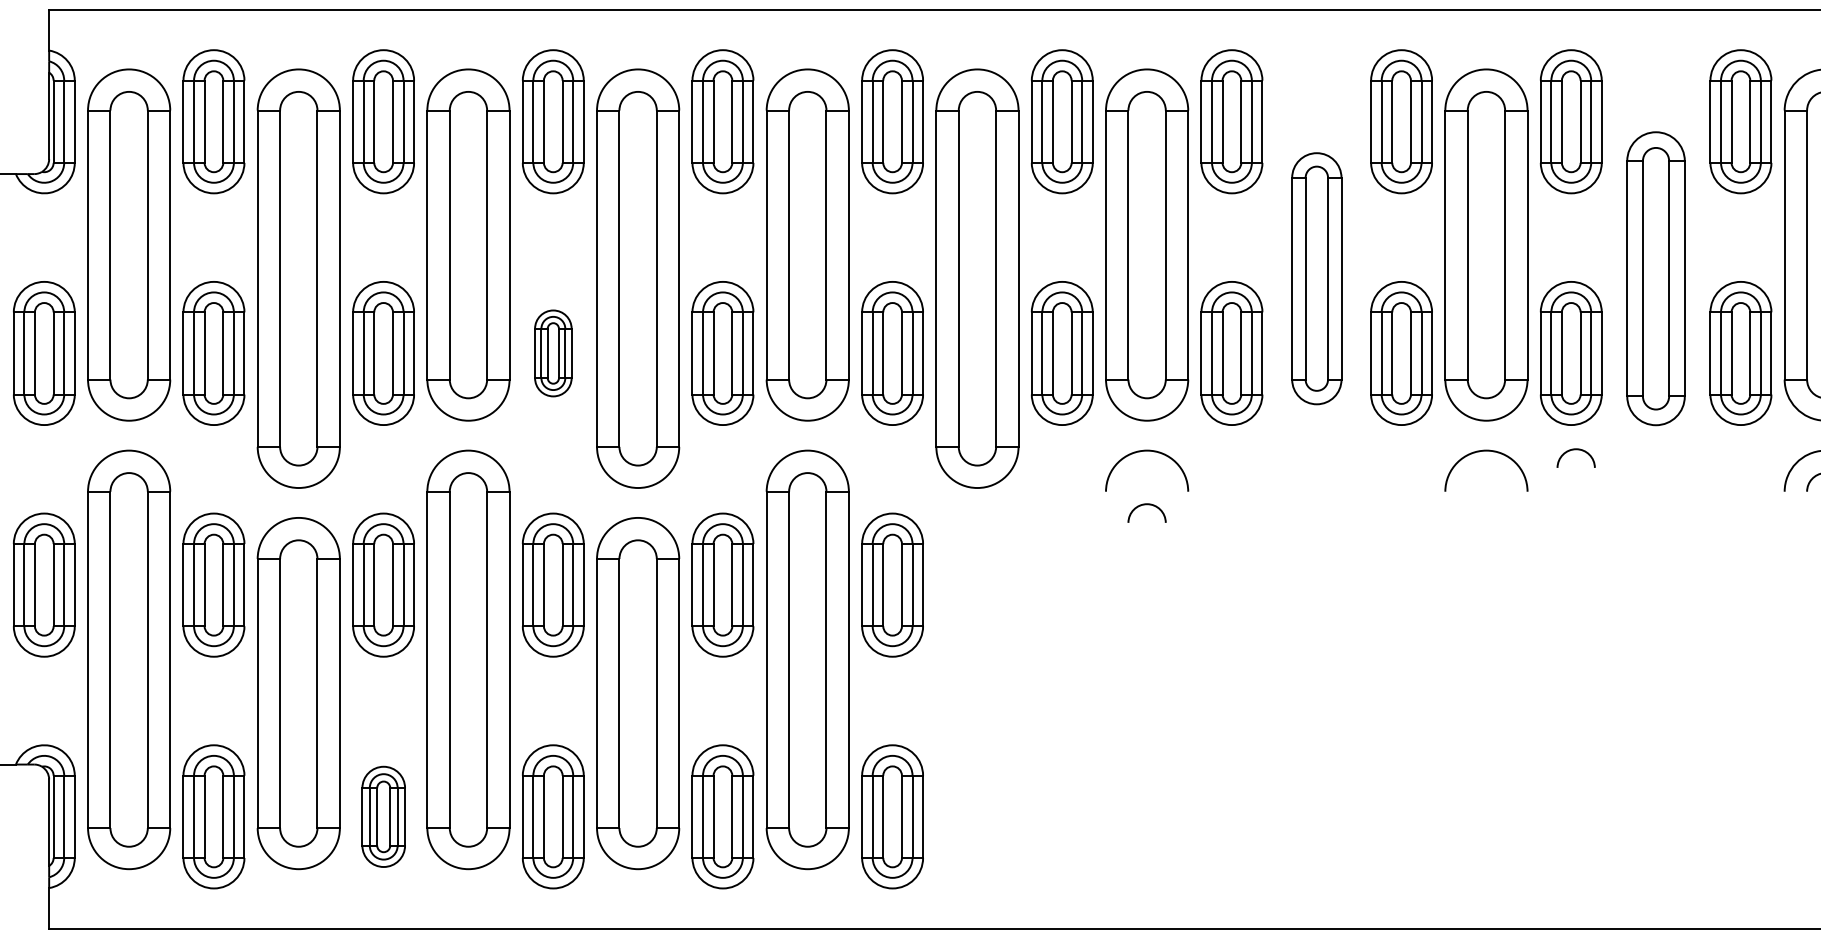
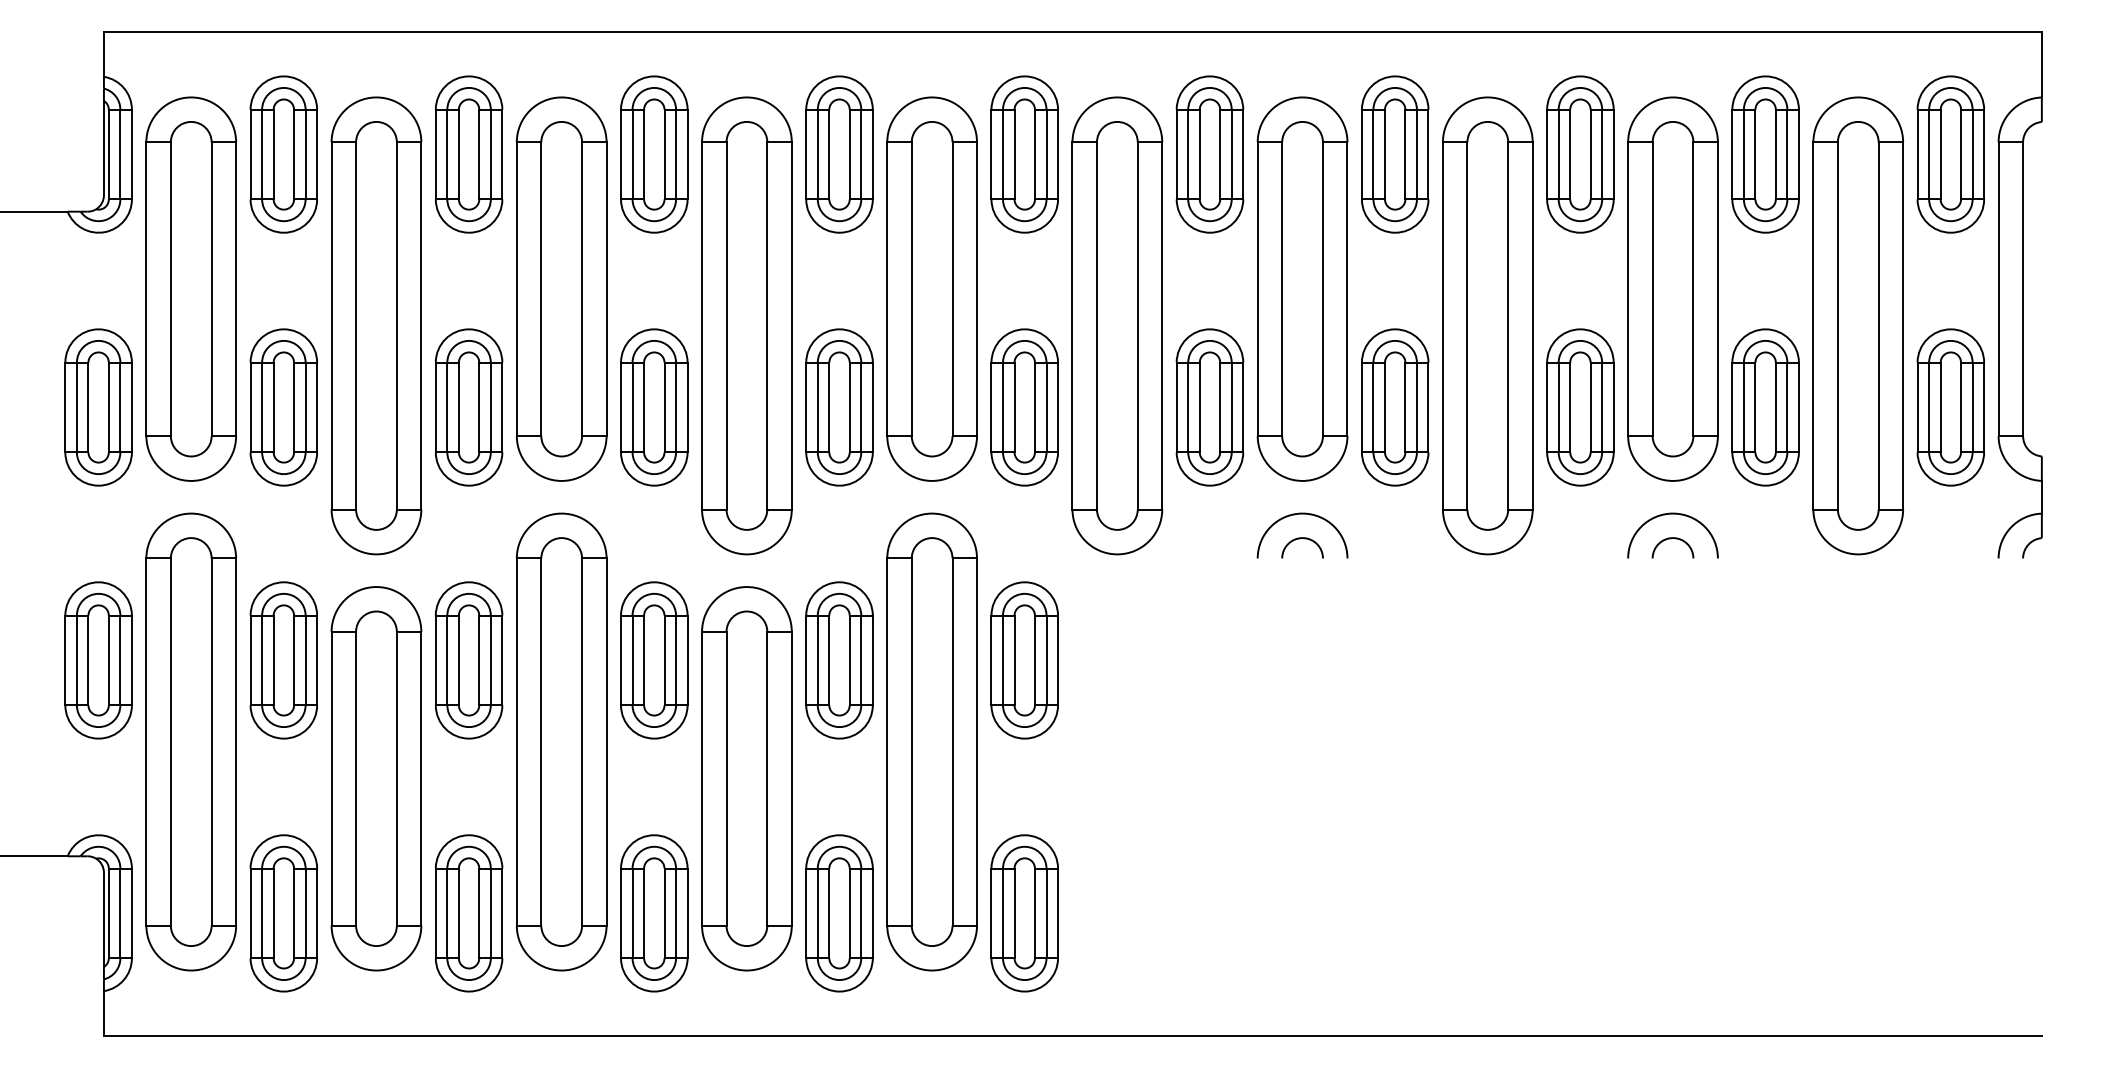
part: (1316, 278) -> (1487, 325), size x1.67
part: (1655, 278) -> (1857, 325), size x1.43
part: (553, 353) -> (654, 407), size x1.67
arc: (1573, 450) -> (1670, 539), moved
arc: (1145, 505) -> (1300, 539), moved
part: (384, 816) -> (469, 913), size x1.43

